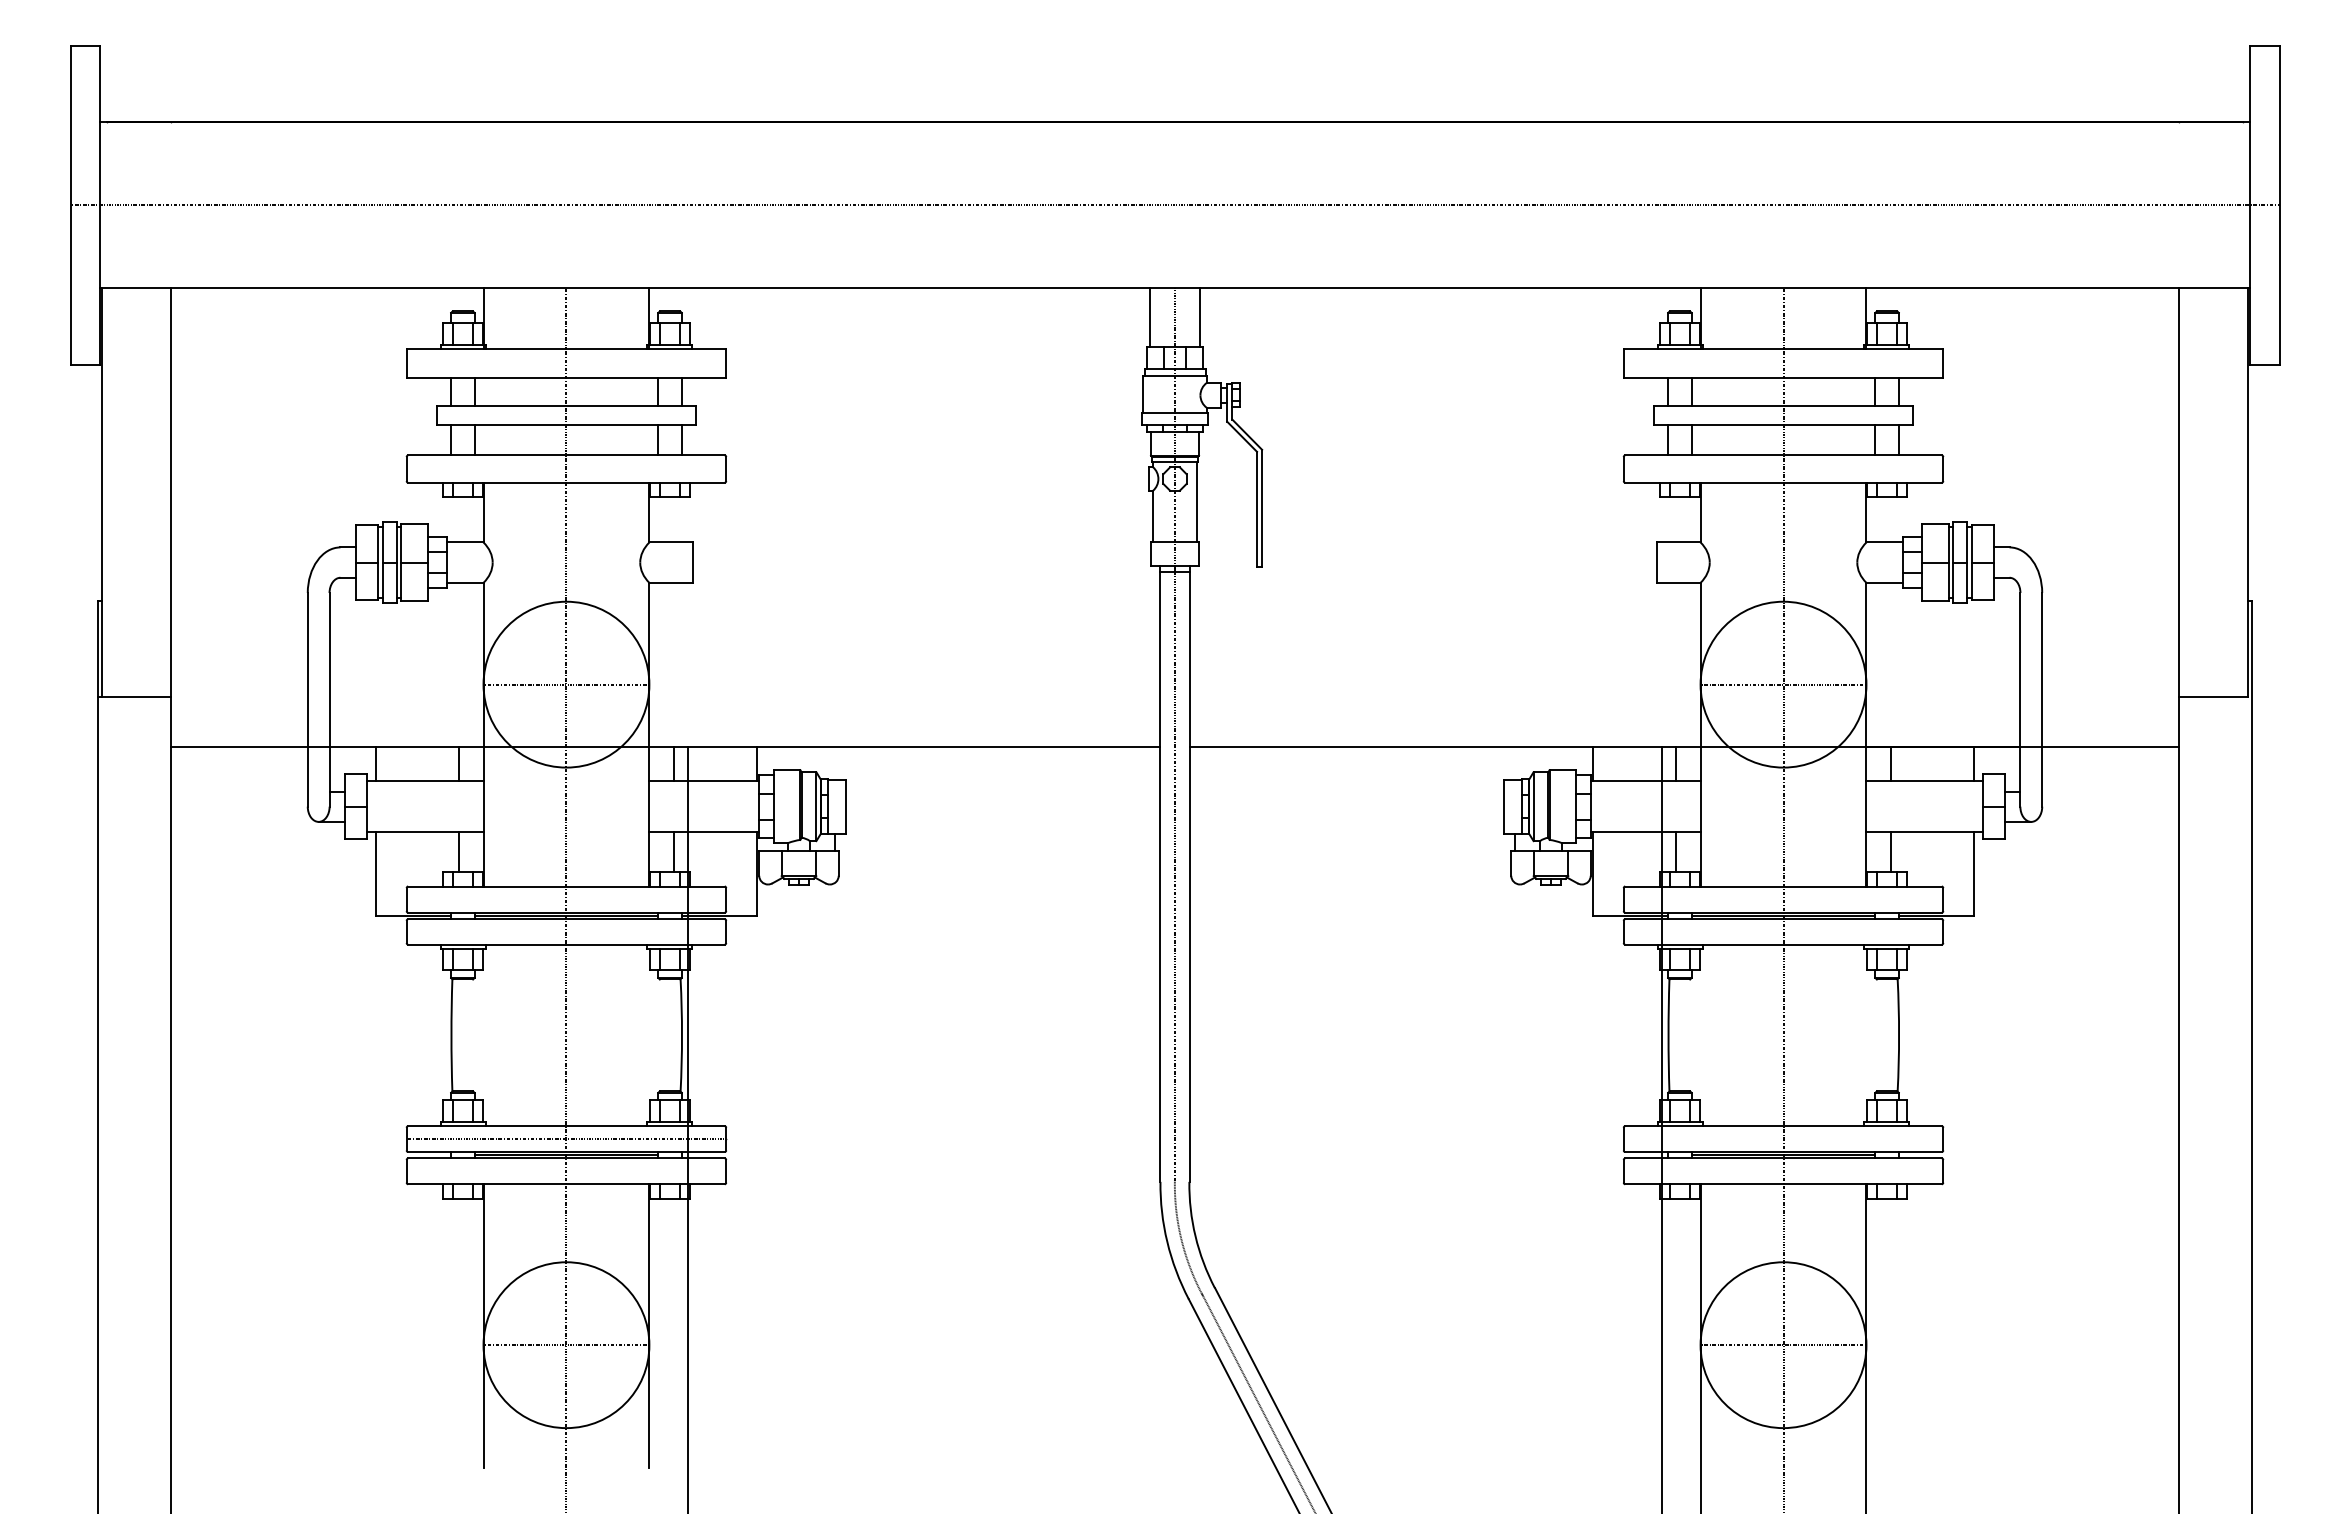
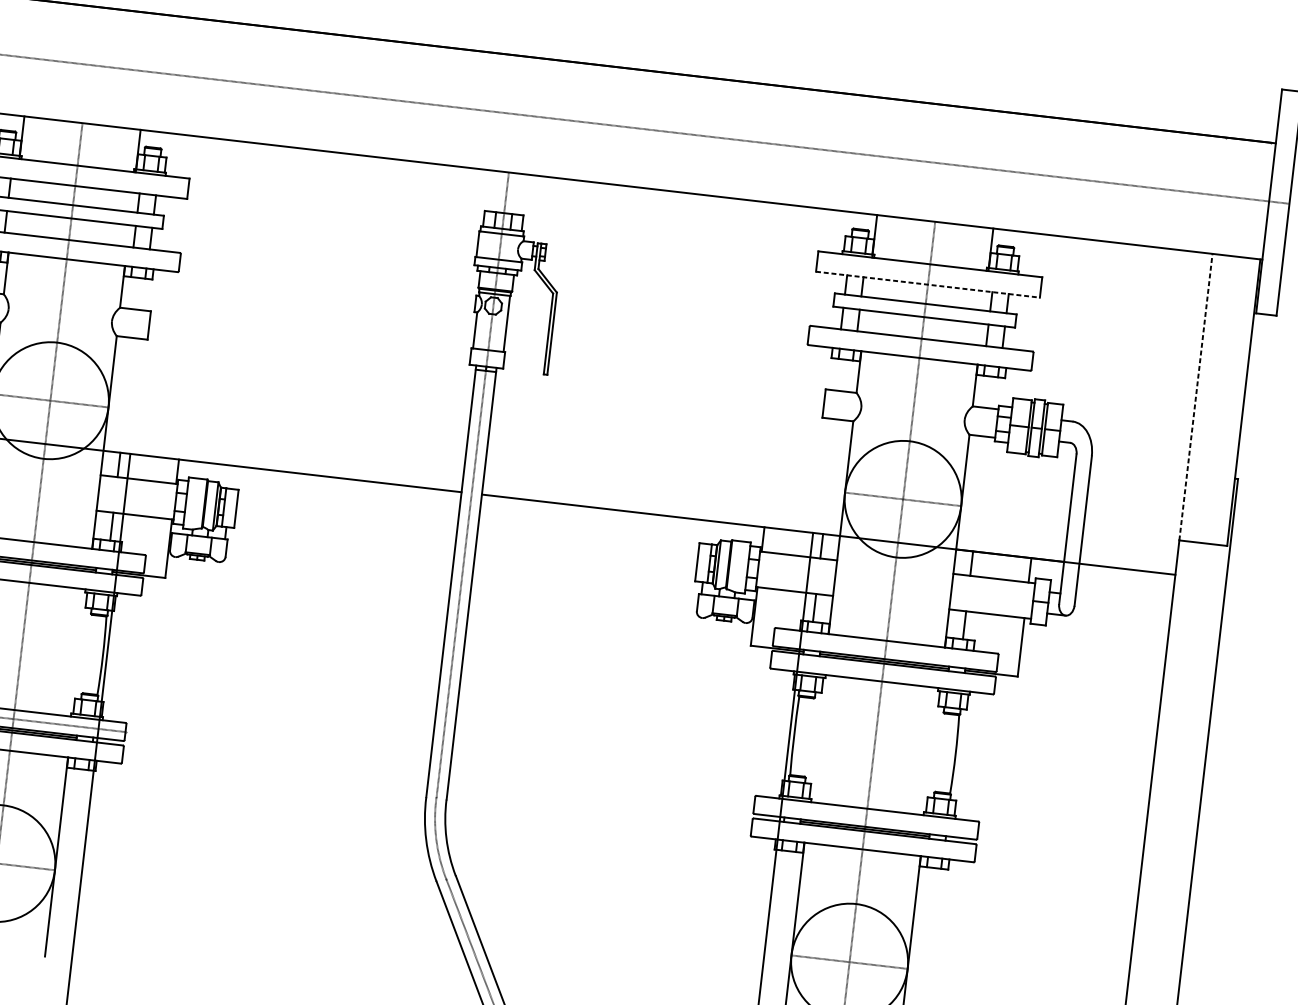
line: (1150, 317) -> (489, 190), removed
line: (1199, 317) -> (523, 194), removed
line: (1783, 378) -> (927, 284), solid -> dashed
line: (2179, 492) -> (1196, 396), solid -> dashed

